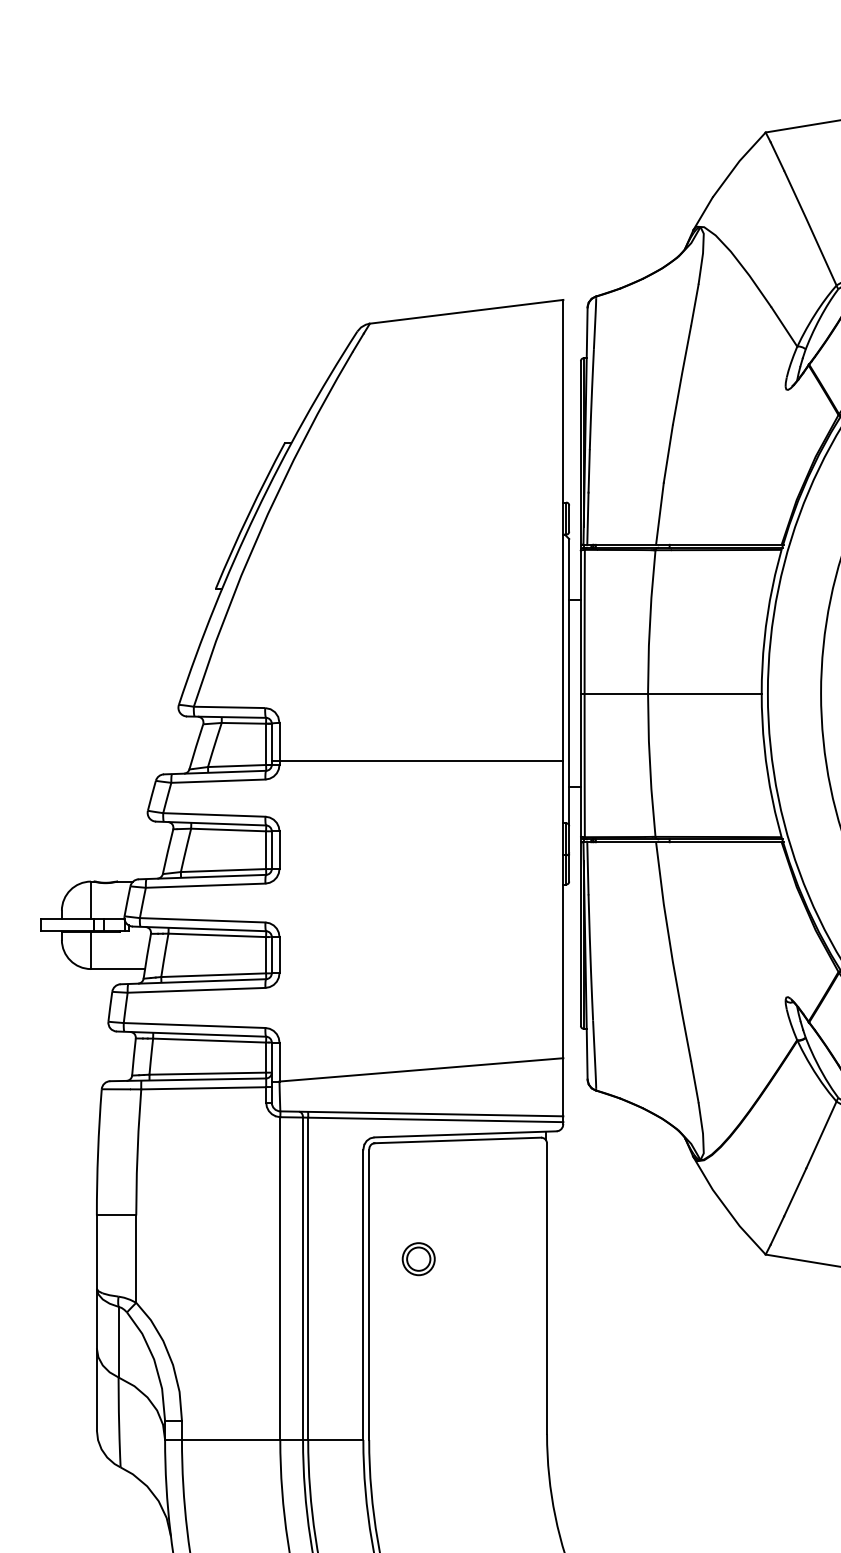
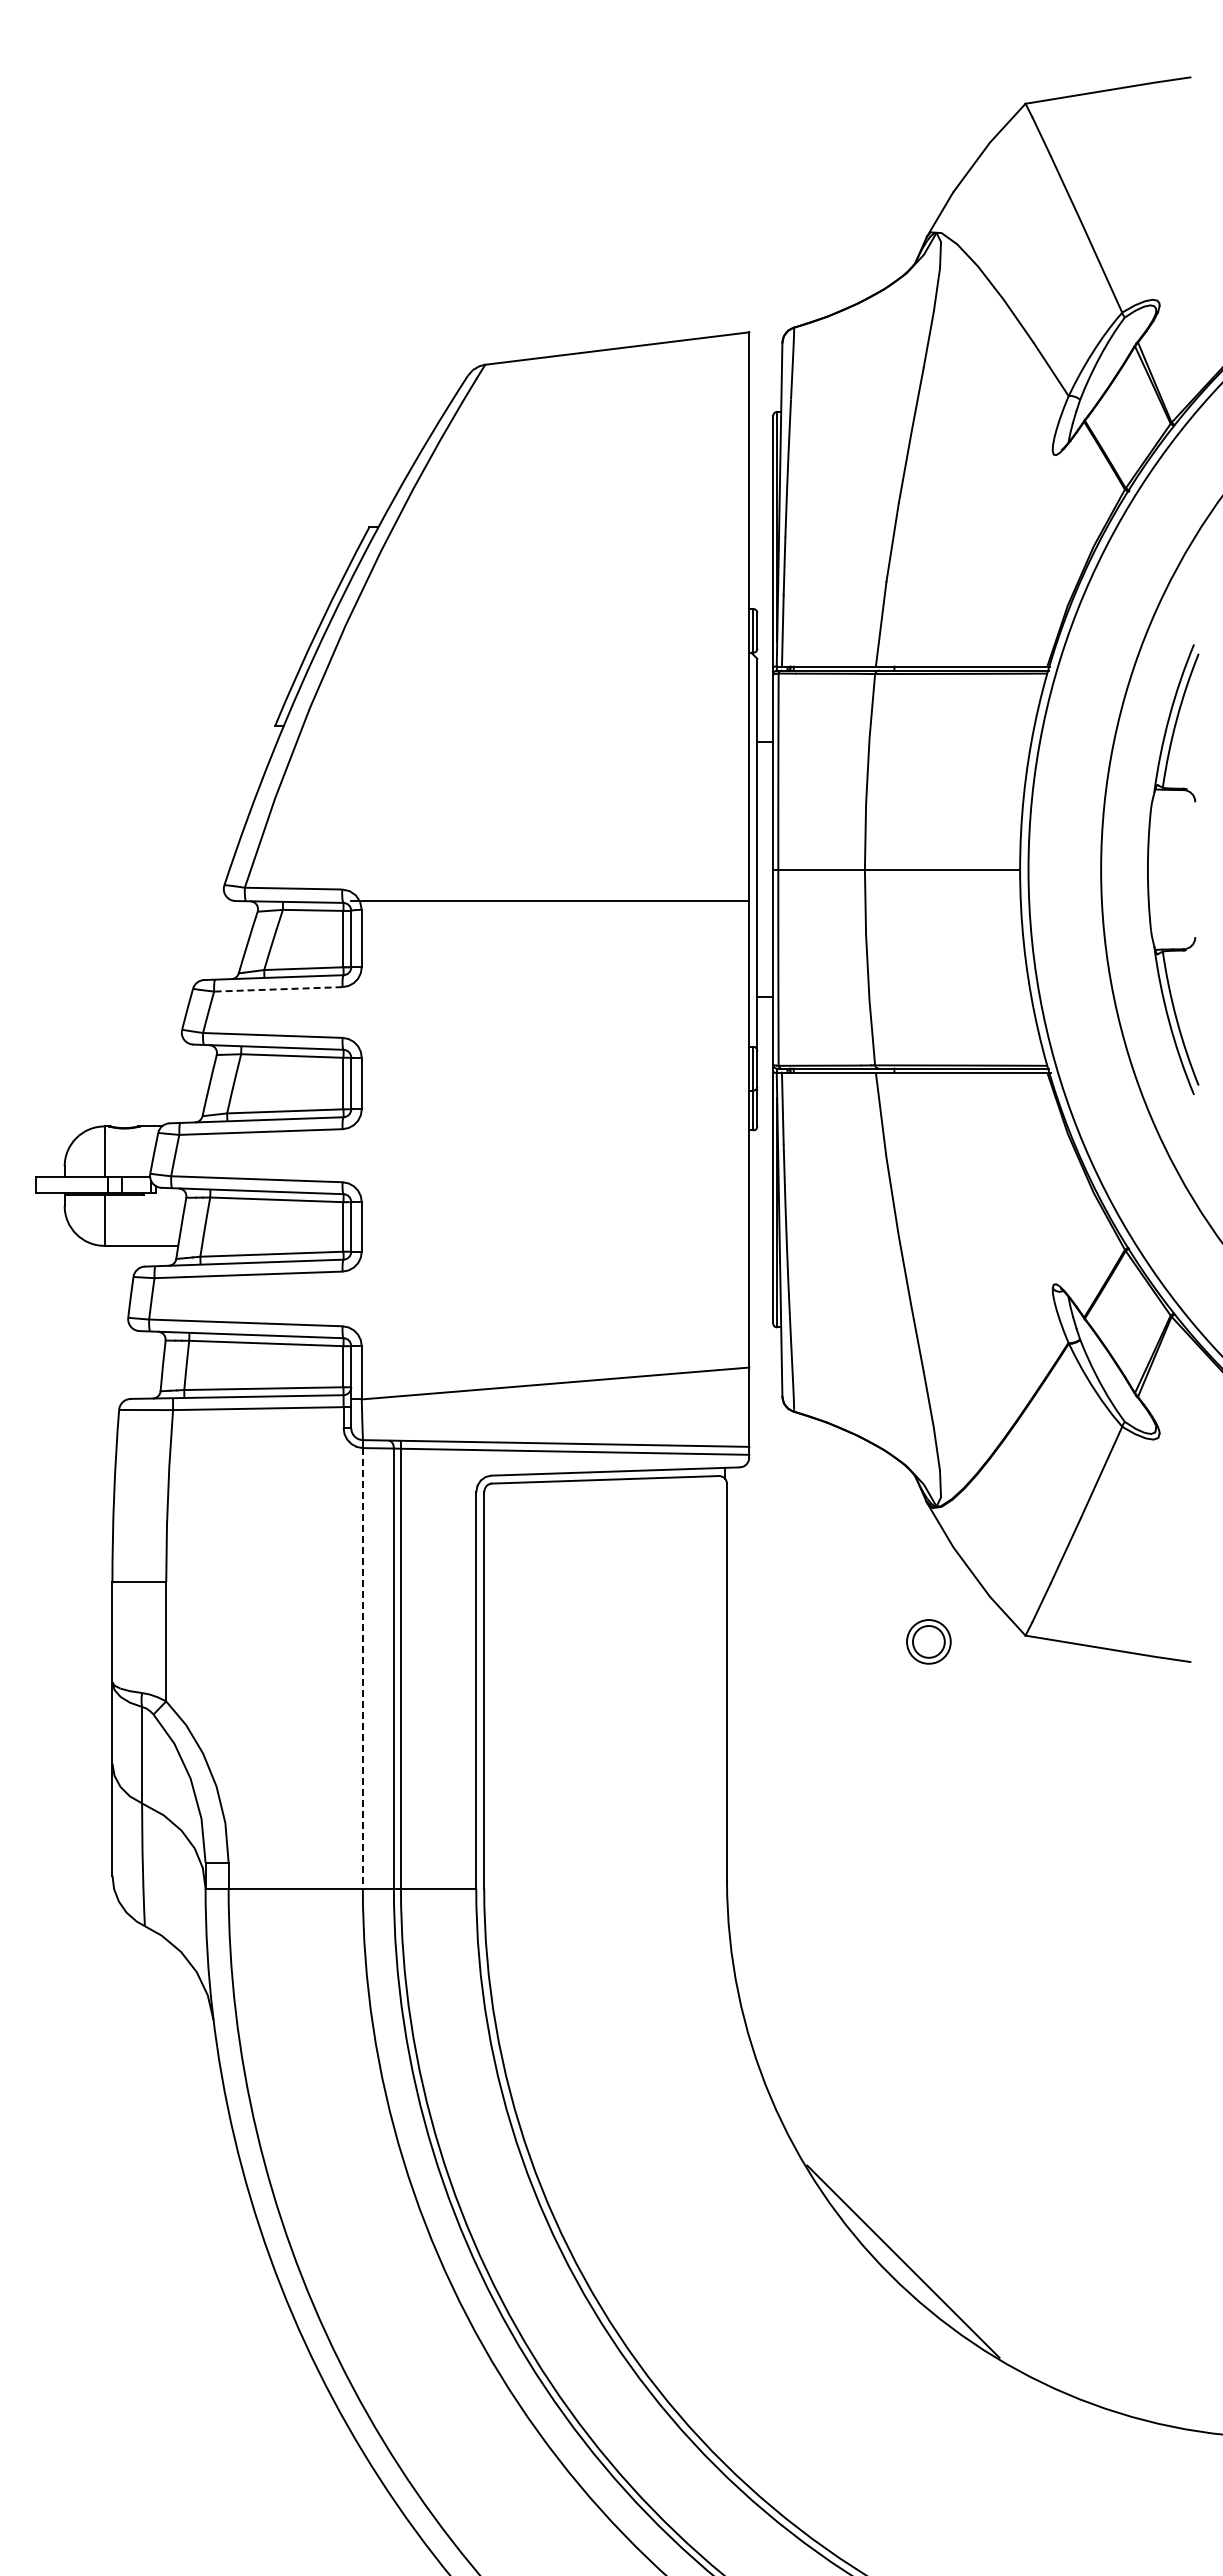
line: (417, 760) -> (550, 901), moved
line: (217, 781) -> (277, 989), solid -> dashed
part: (418, 1258) -> (928, 1641), moved
line: (280, 1278) -> (362, 1668), solid -> dashed

